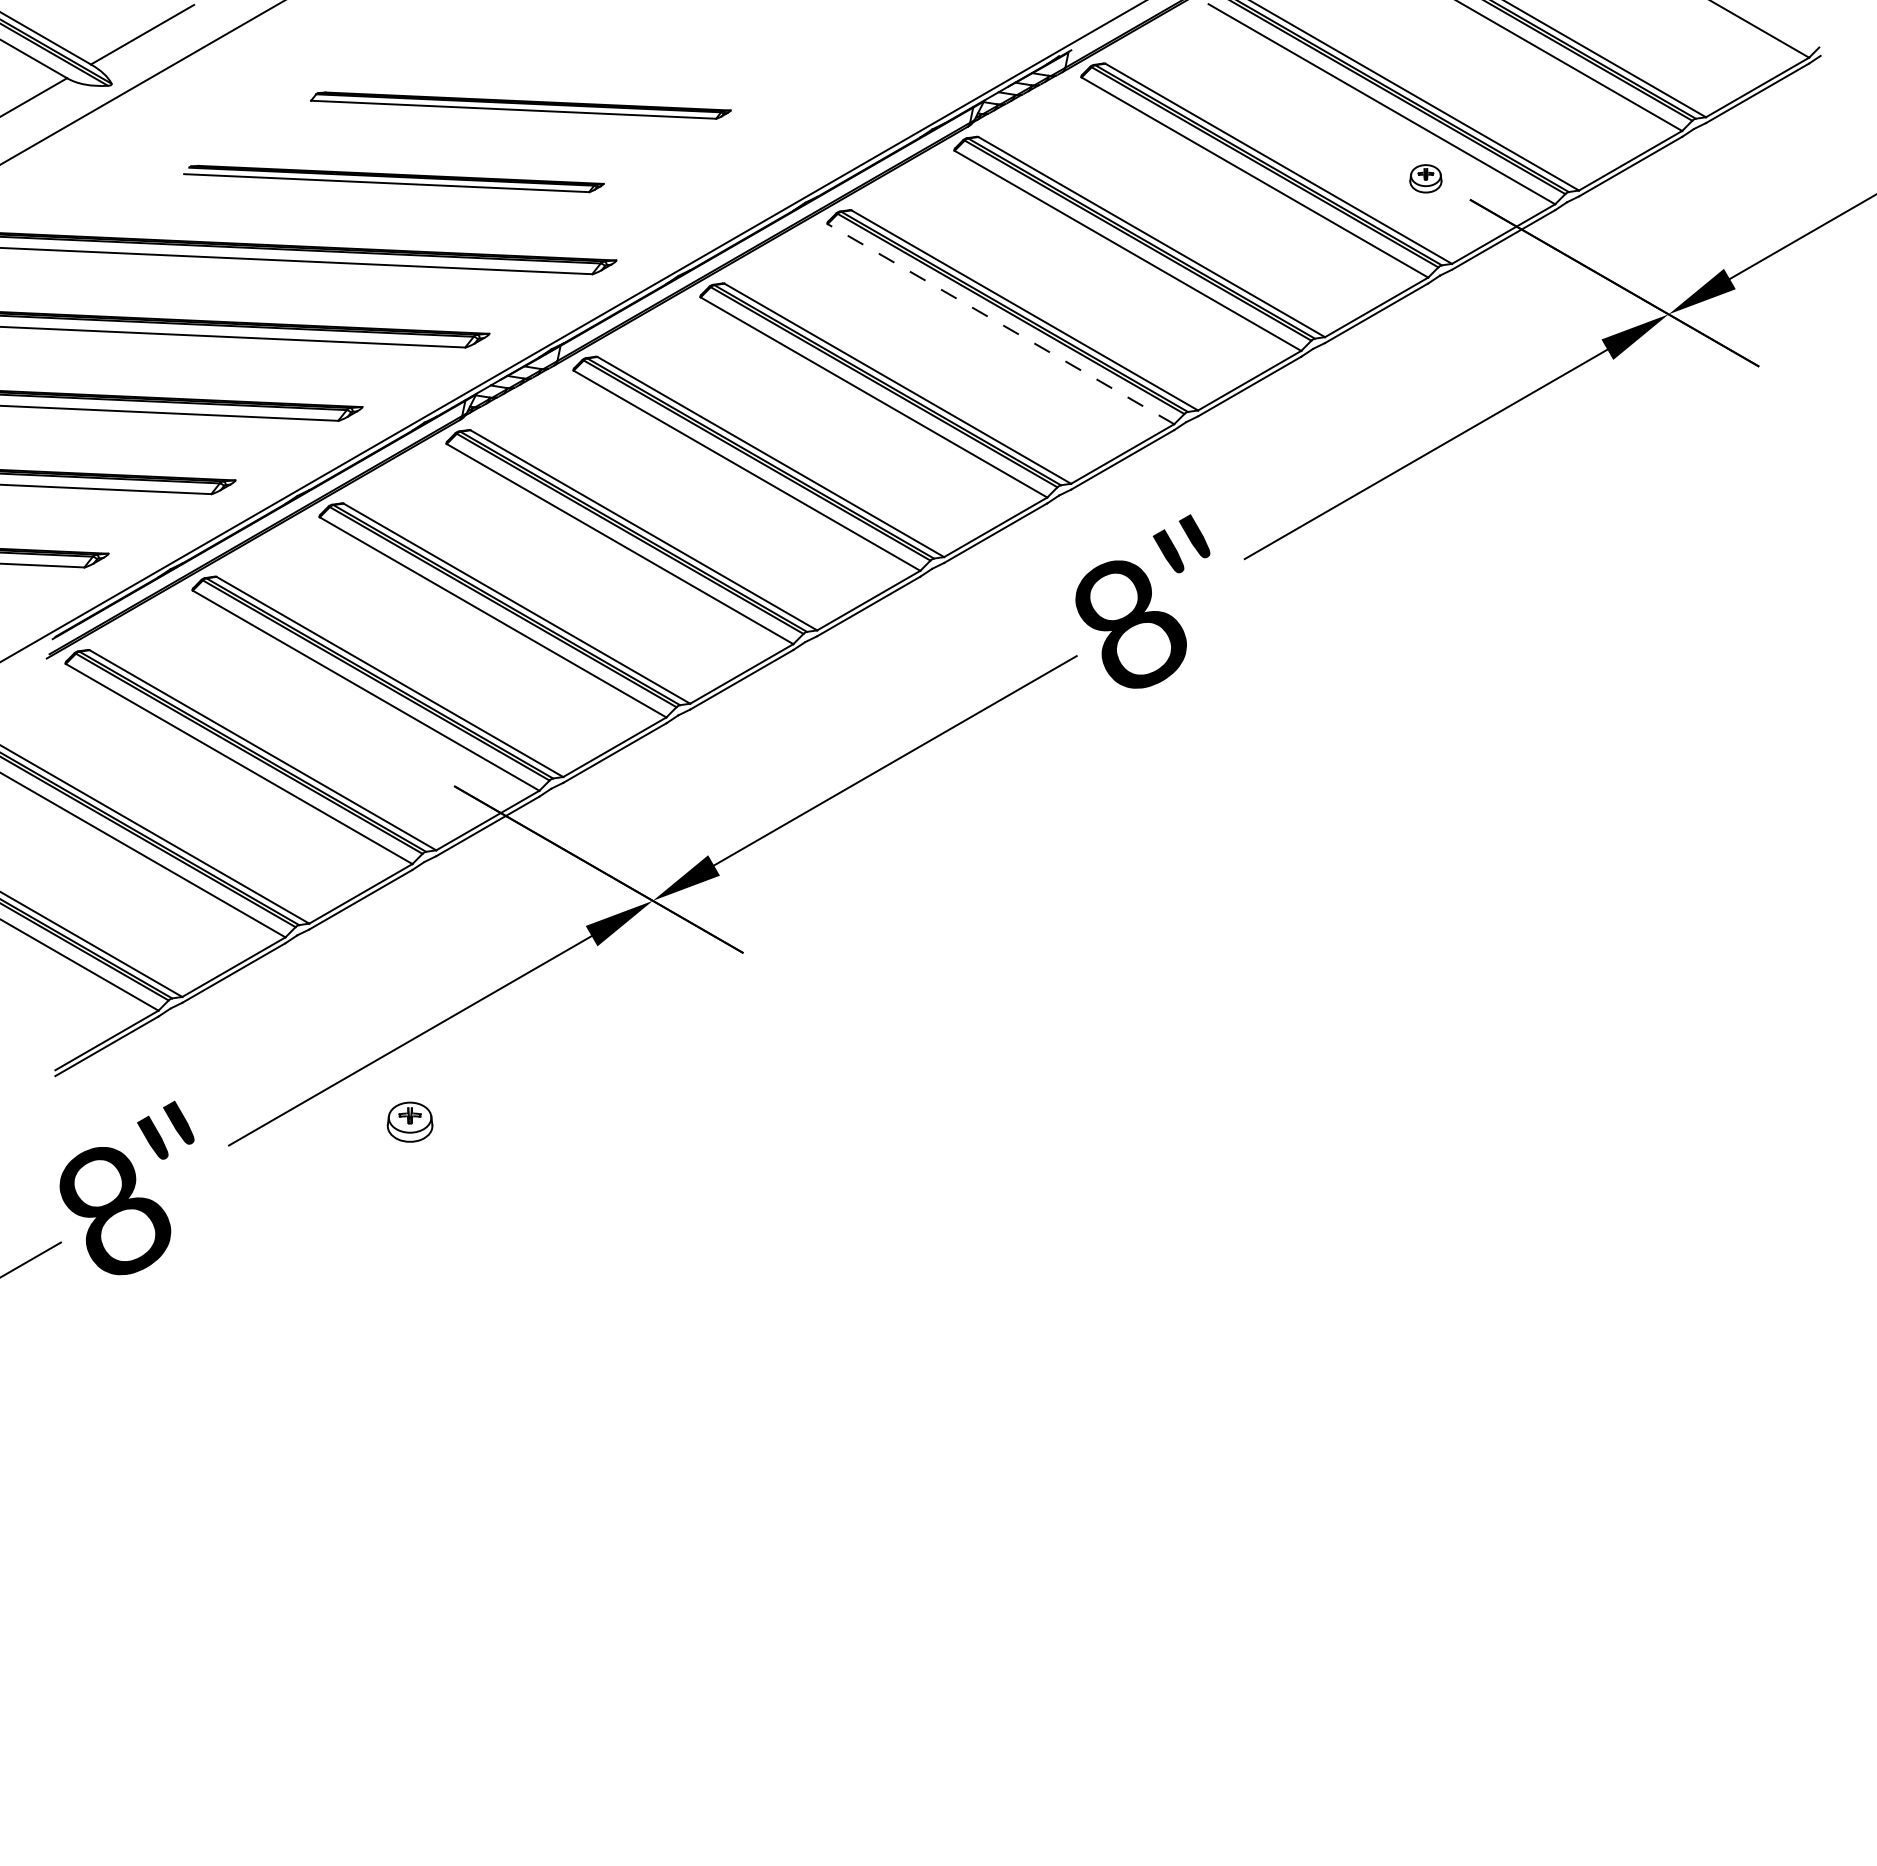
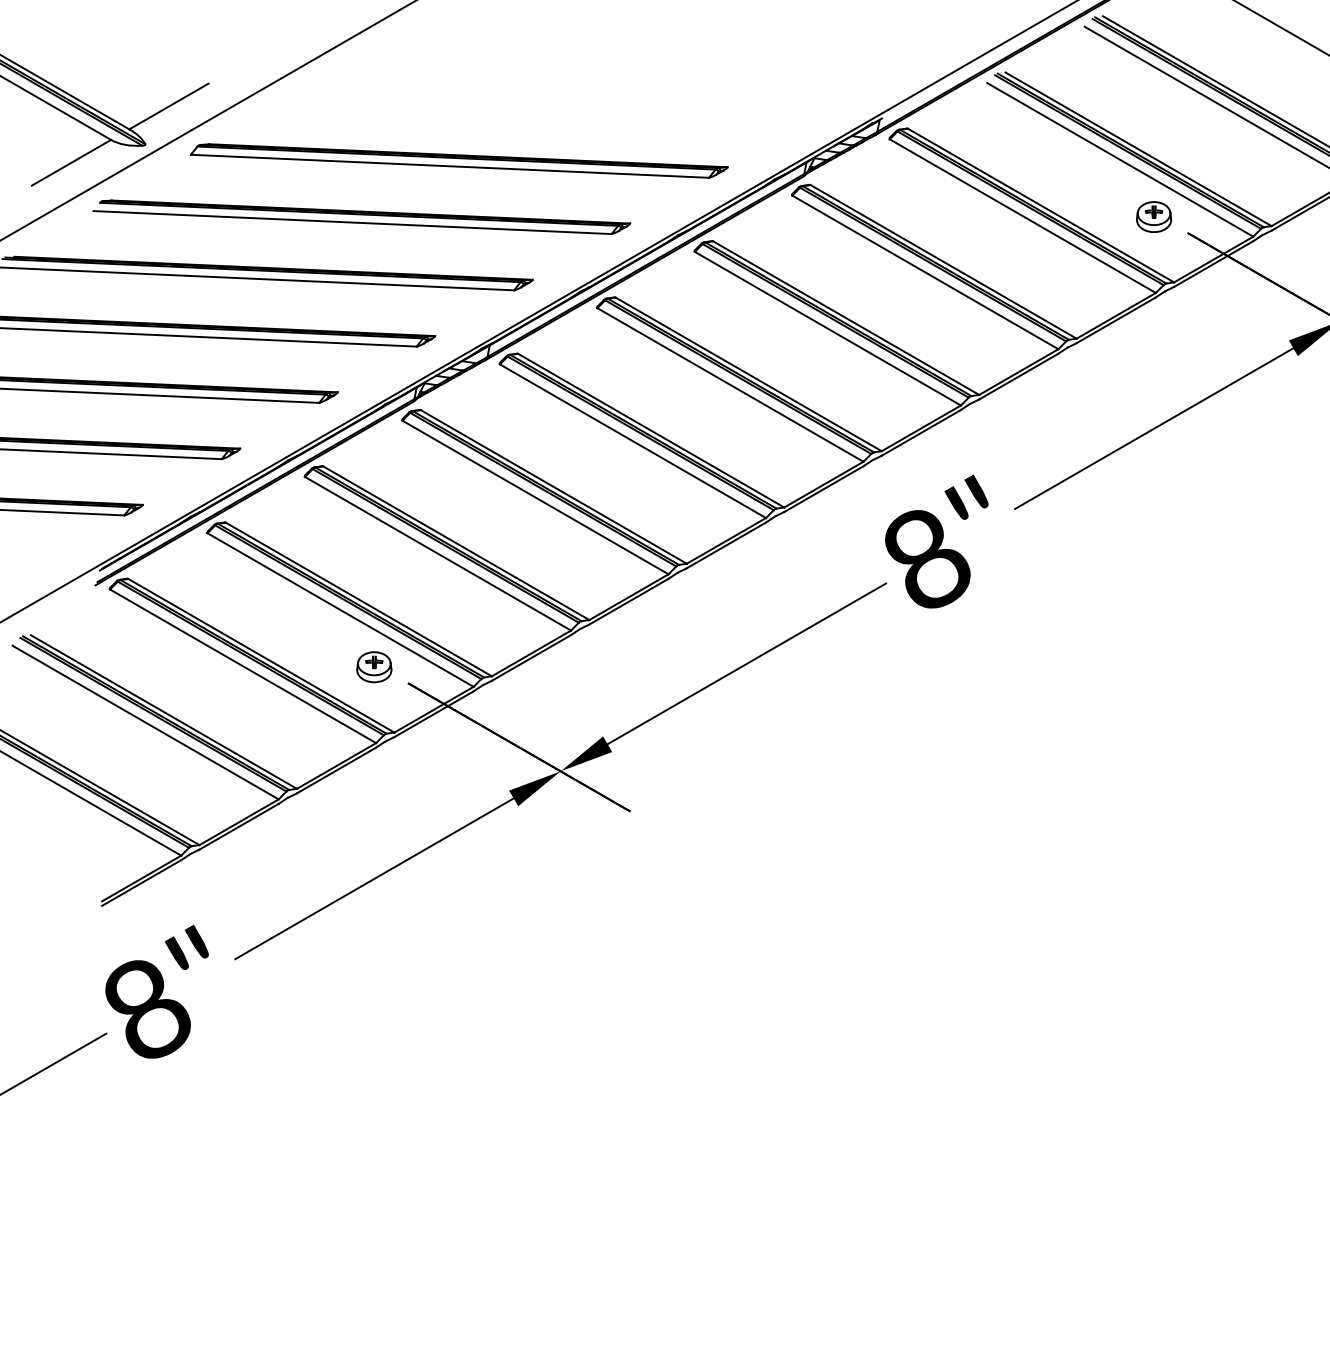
part: (520, 105) -> (459, 160), size x1.67
part: (393, 178) -> (361, 216), size x1.67
part: (1425, 178) -> (1153, 216), size x1.43
line: (1000, 323) -> (827, 328), dashed -> solid
part: (409, 1121) -> (373, 666), moved

